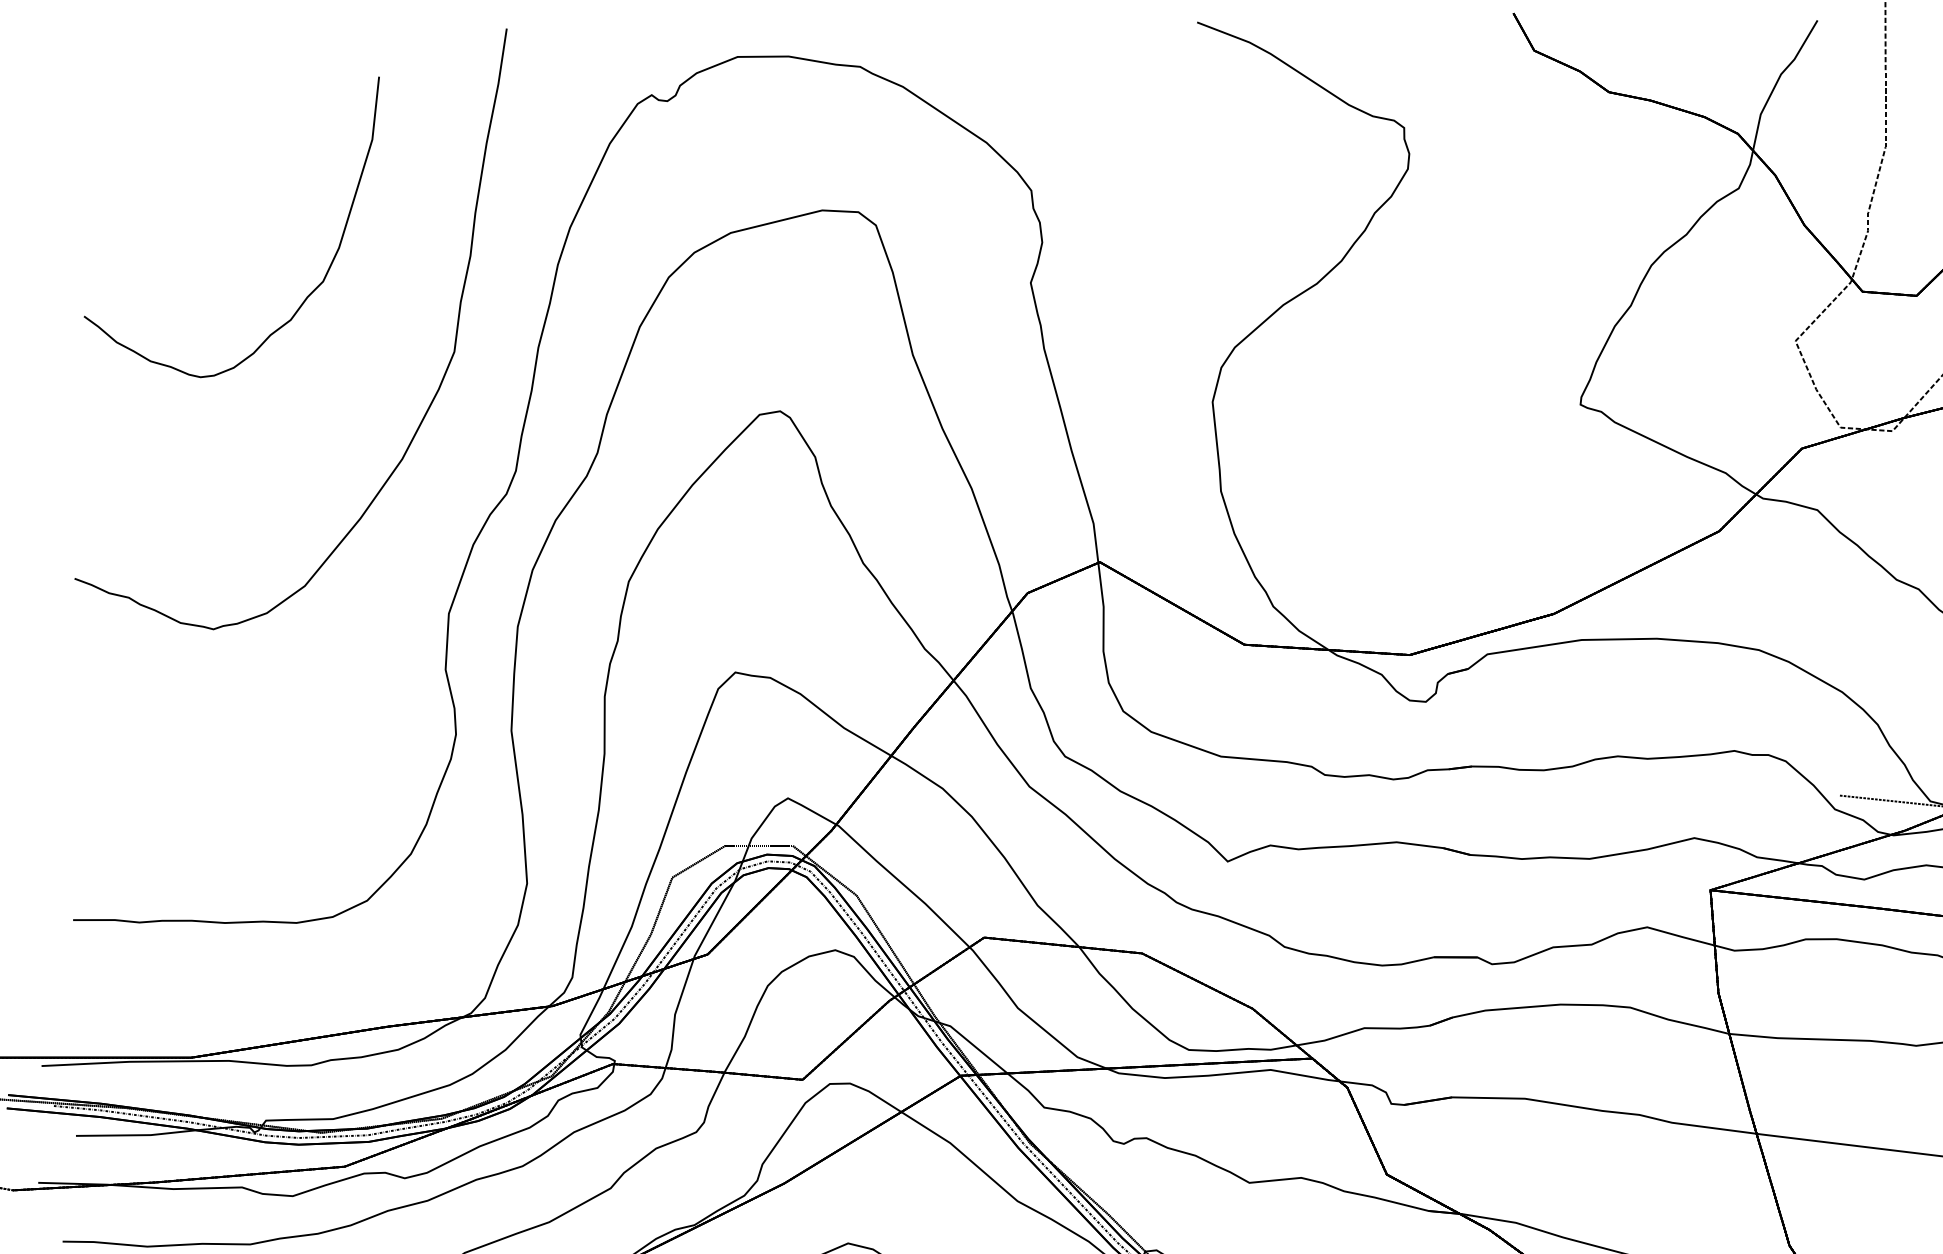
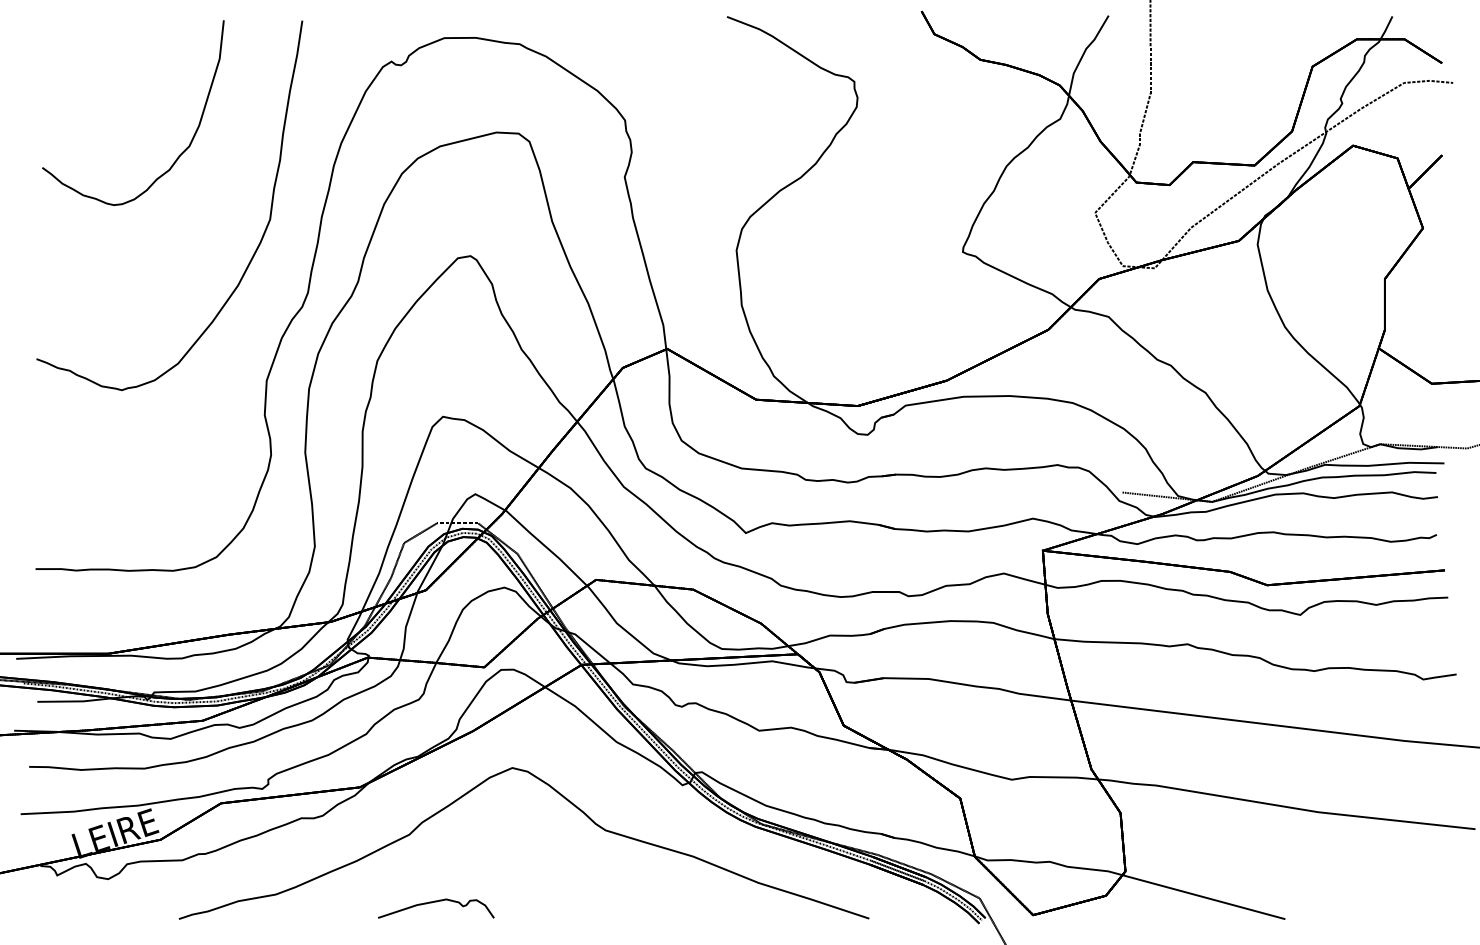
part: (305, 296) -> (178, 155), moved

